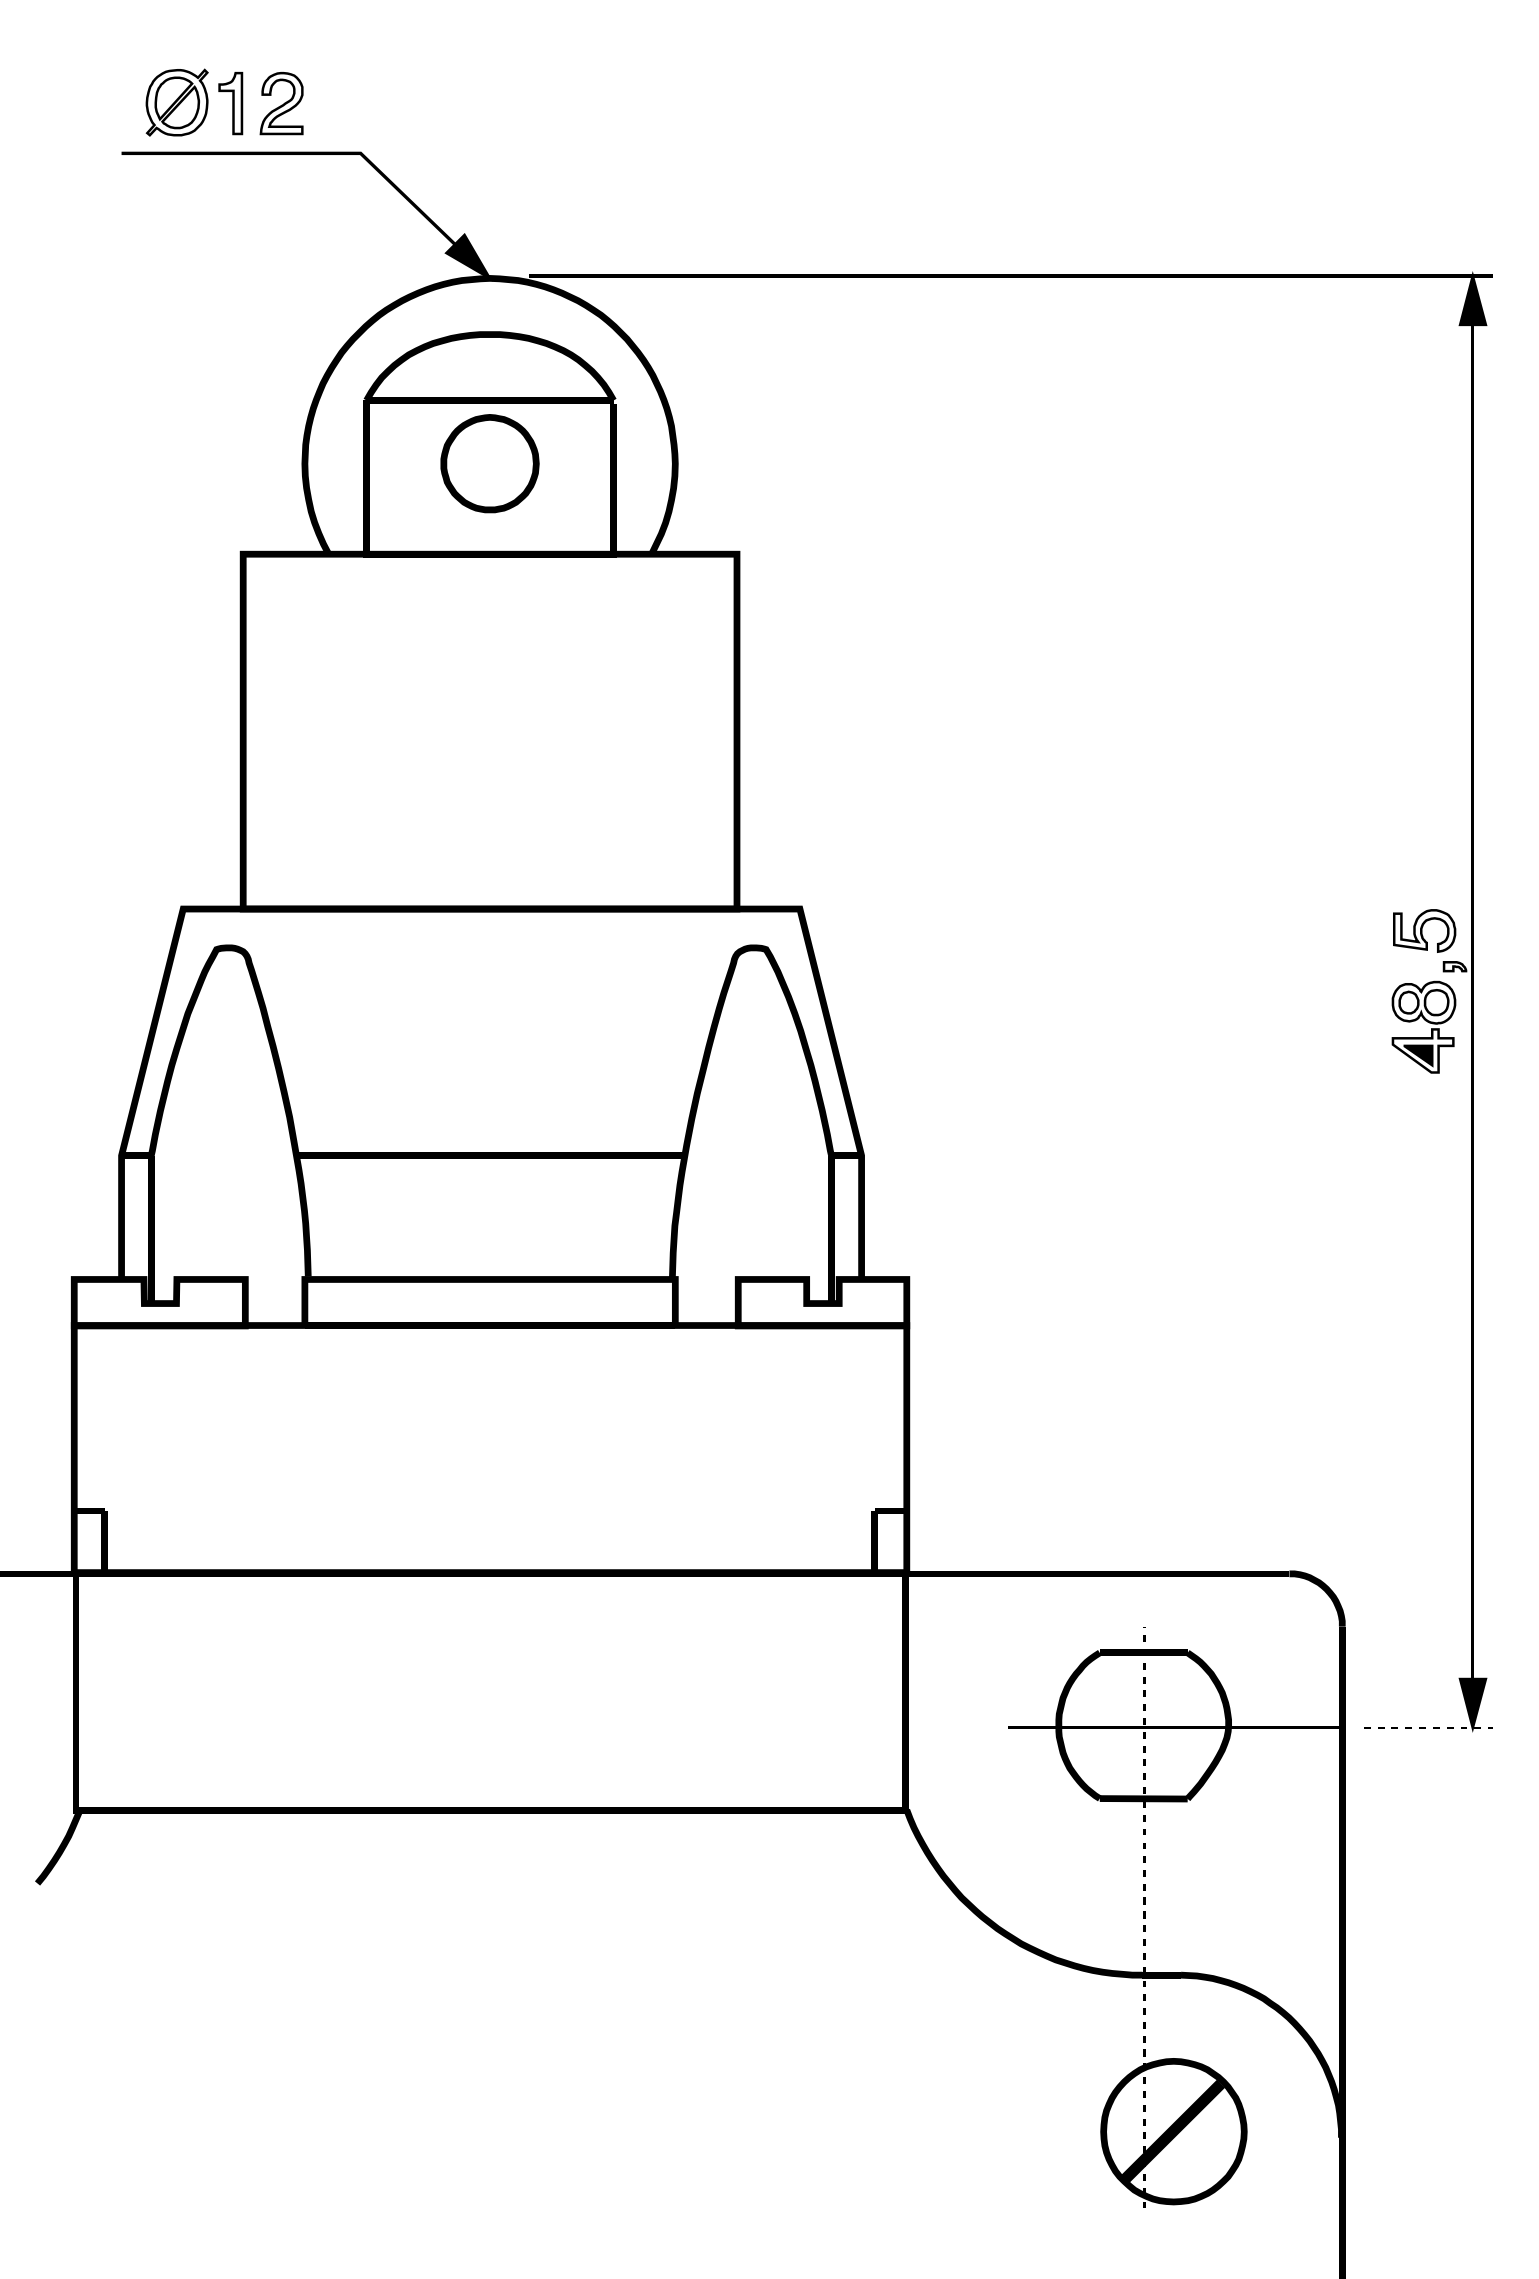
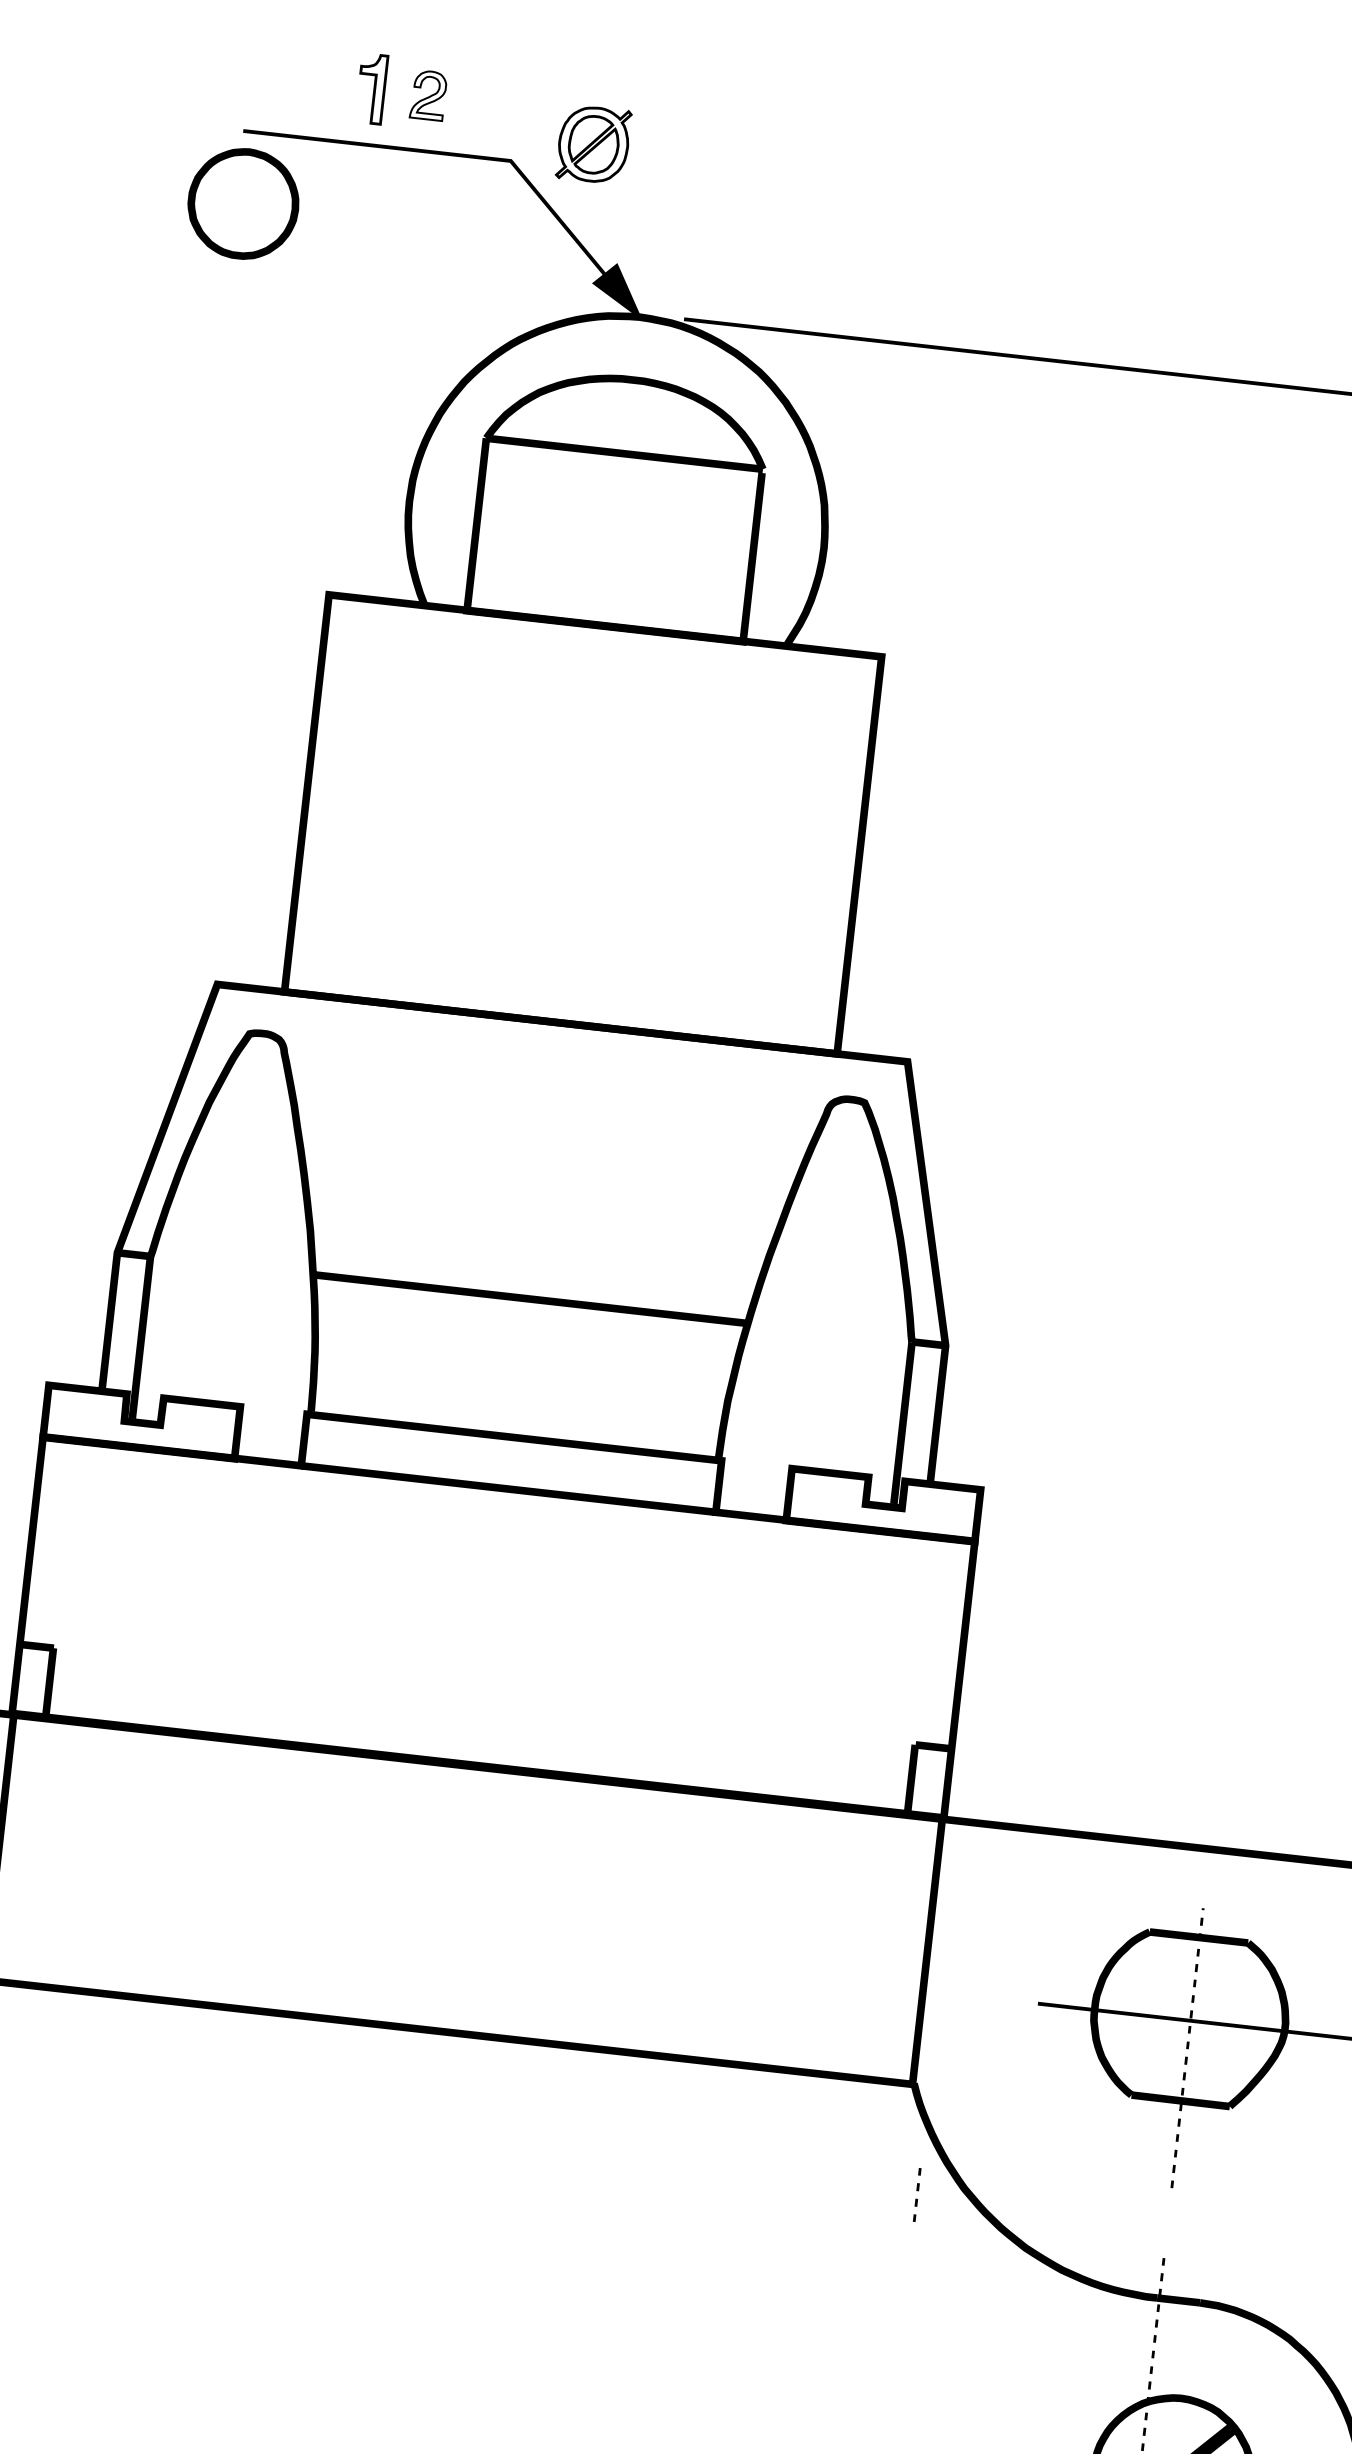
part: (176, 102) -> (592, 144), moved
part: (281, 103) -> (428, 95), size x0.7
part: (489, 463) -> (242, 203), moved
line: (1144, 1904) -> (917, 2191), moved

